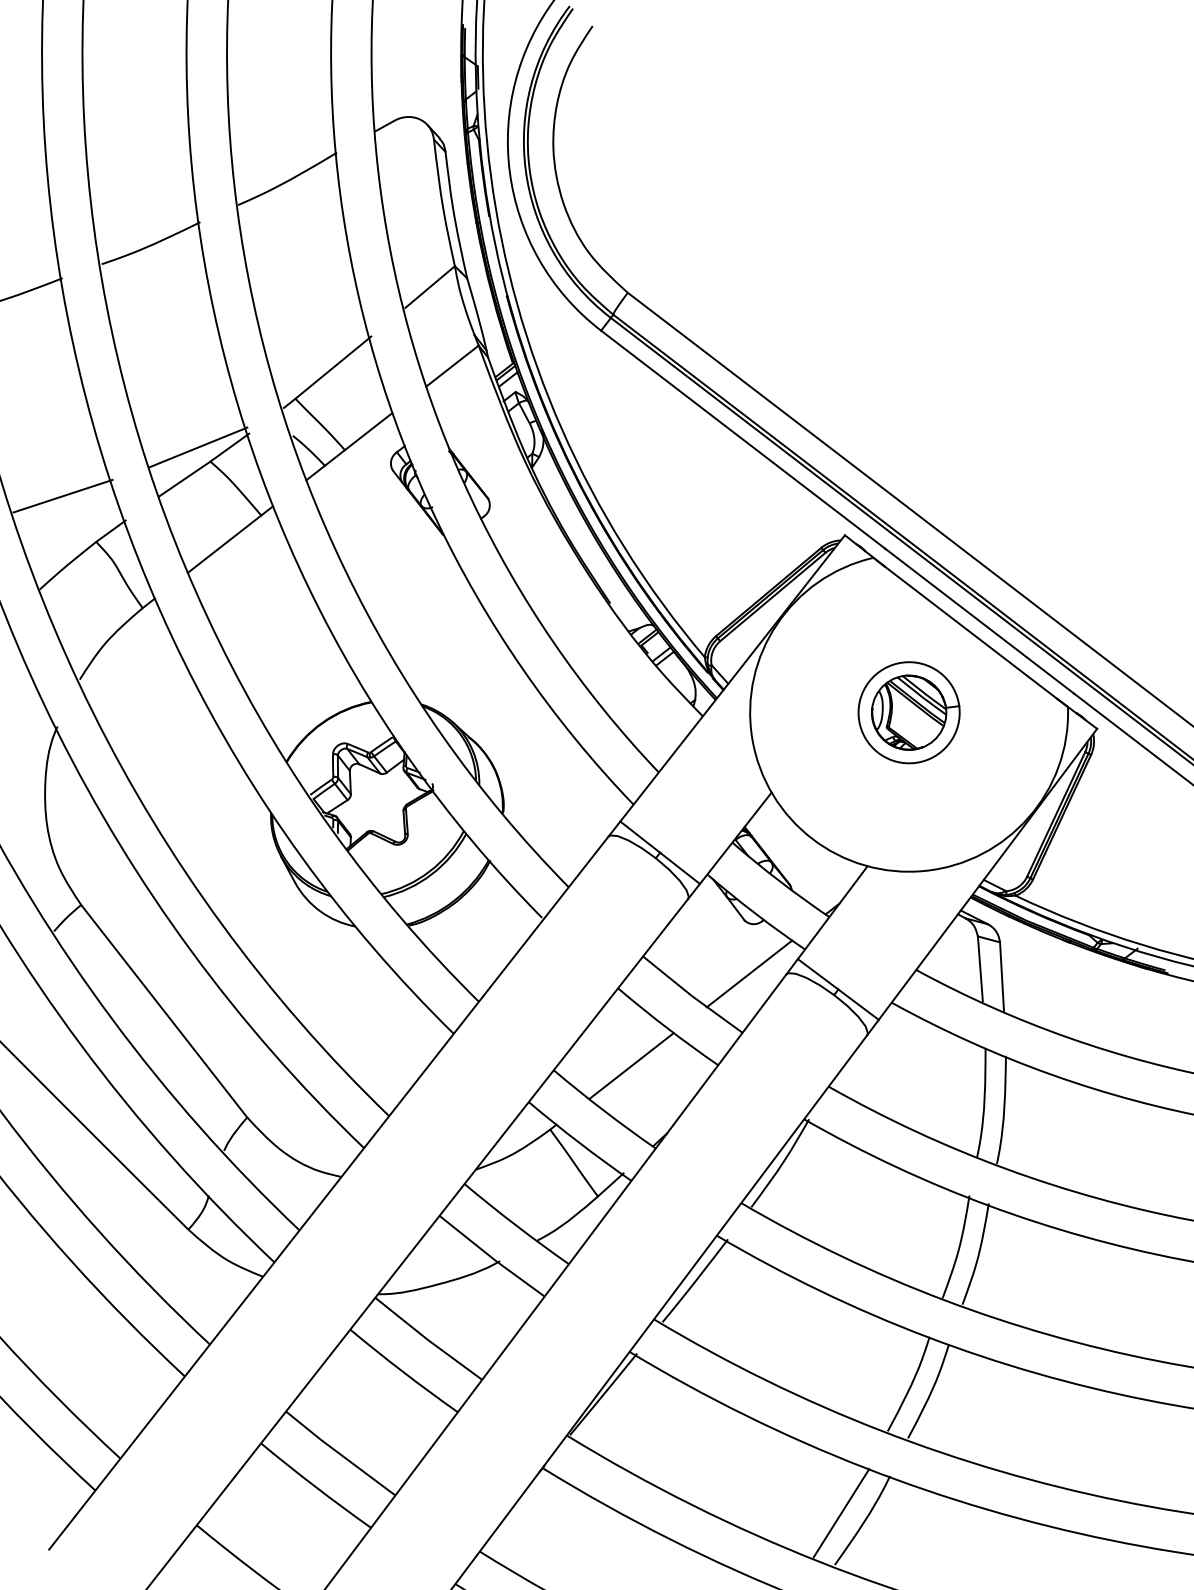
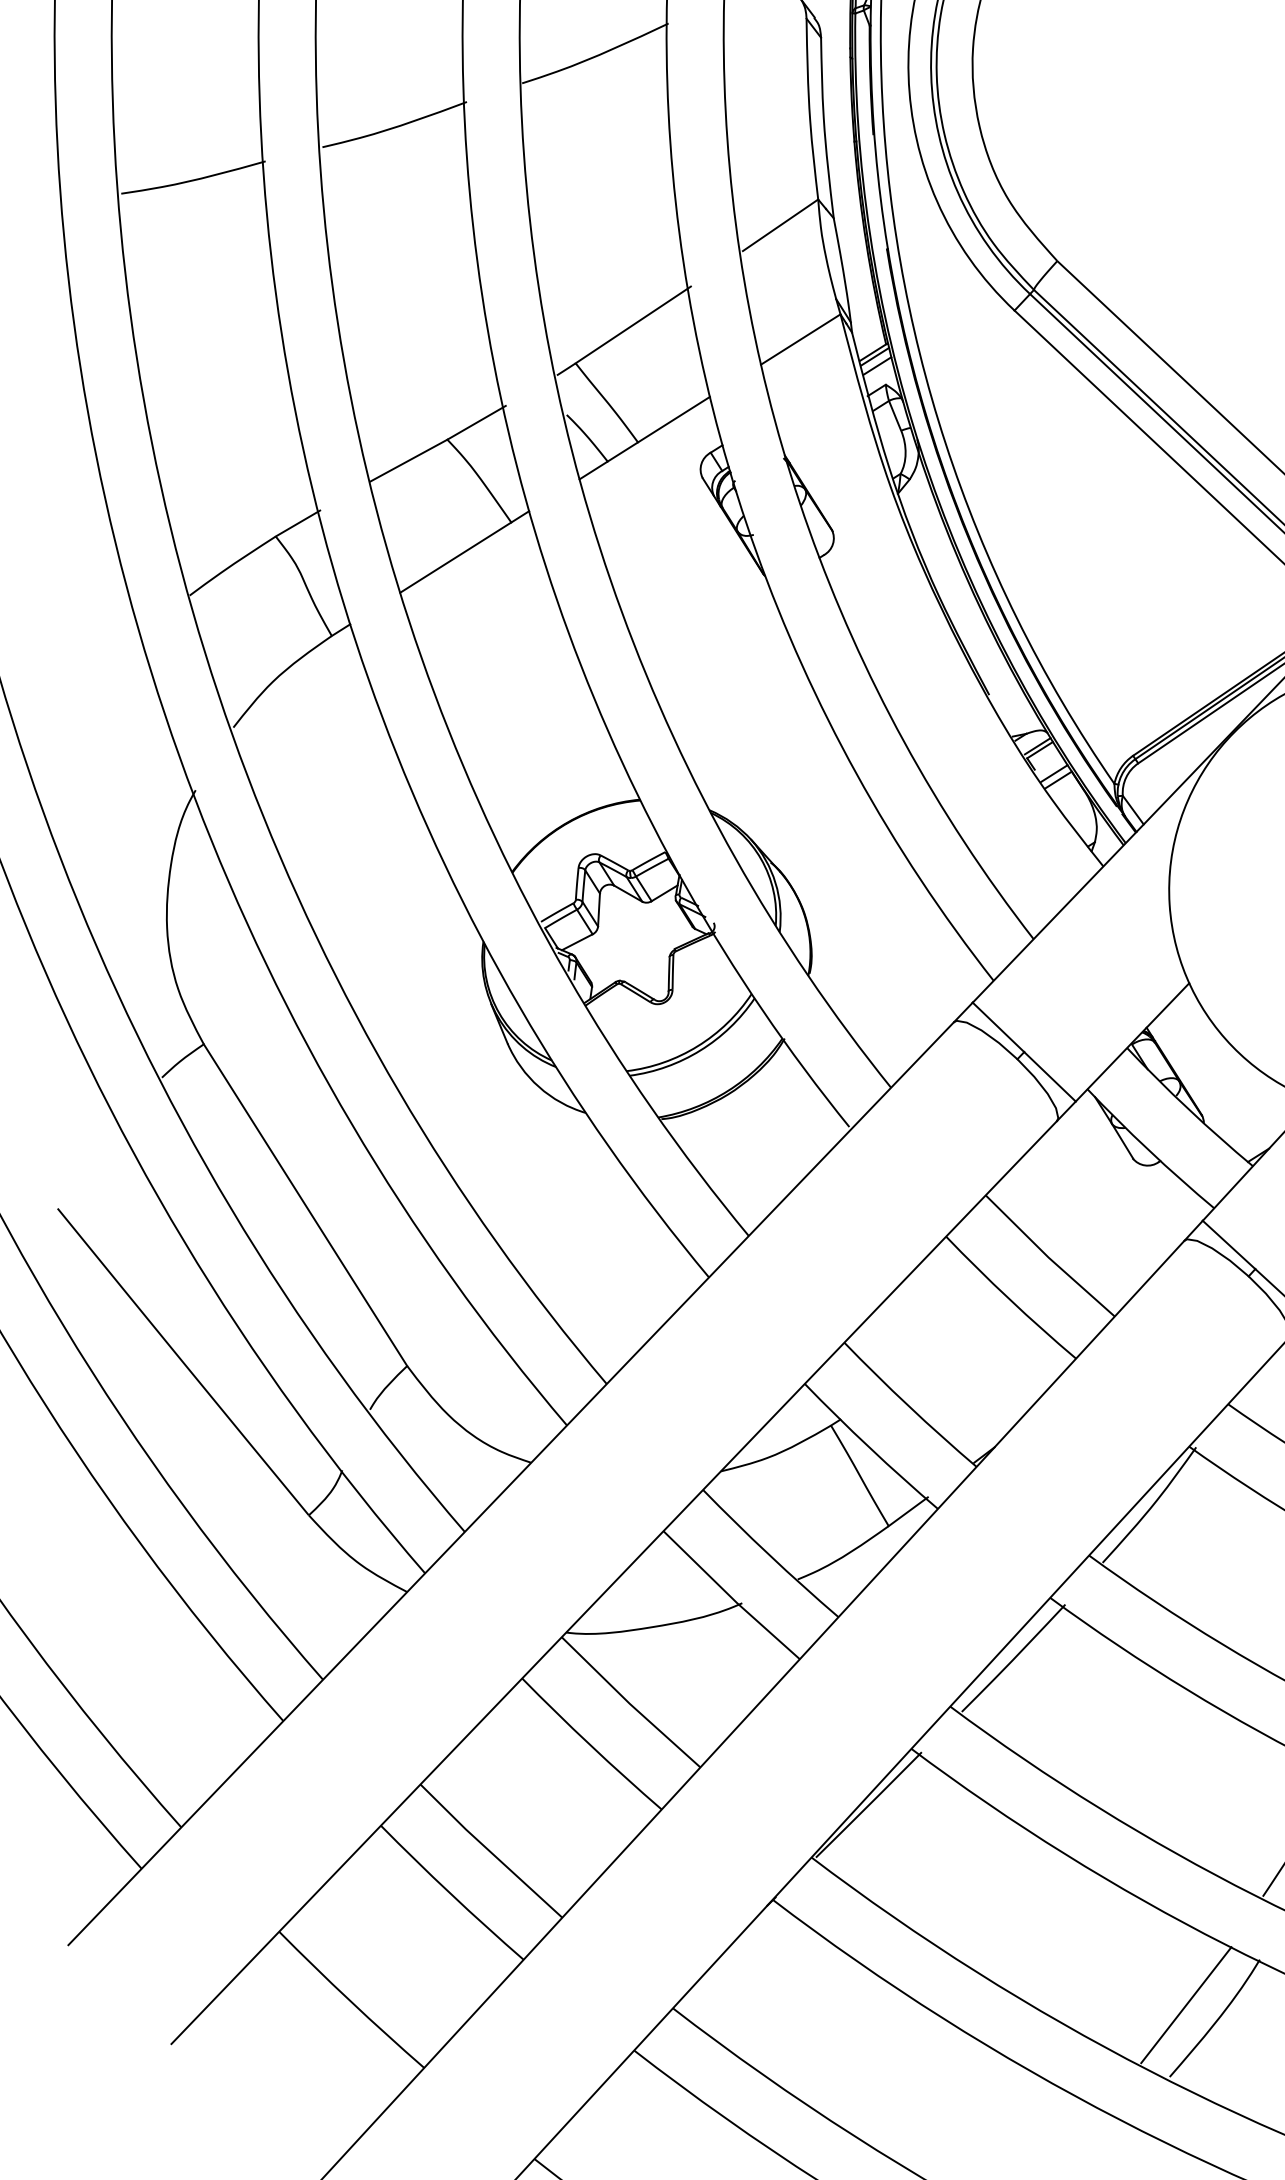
line: (198, 447) -> (432, 418), removed
line: (62, 495) -> (234, 466), removed
line: (749, 973) -> (1132, 1234), removed
line: (631, 1066) -> (954, 1348), removed

